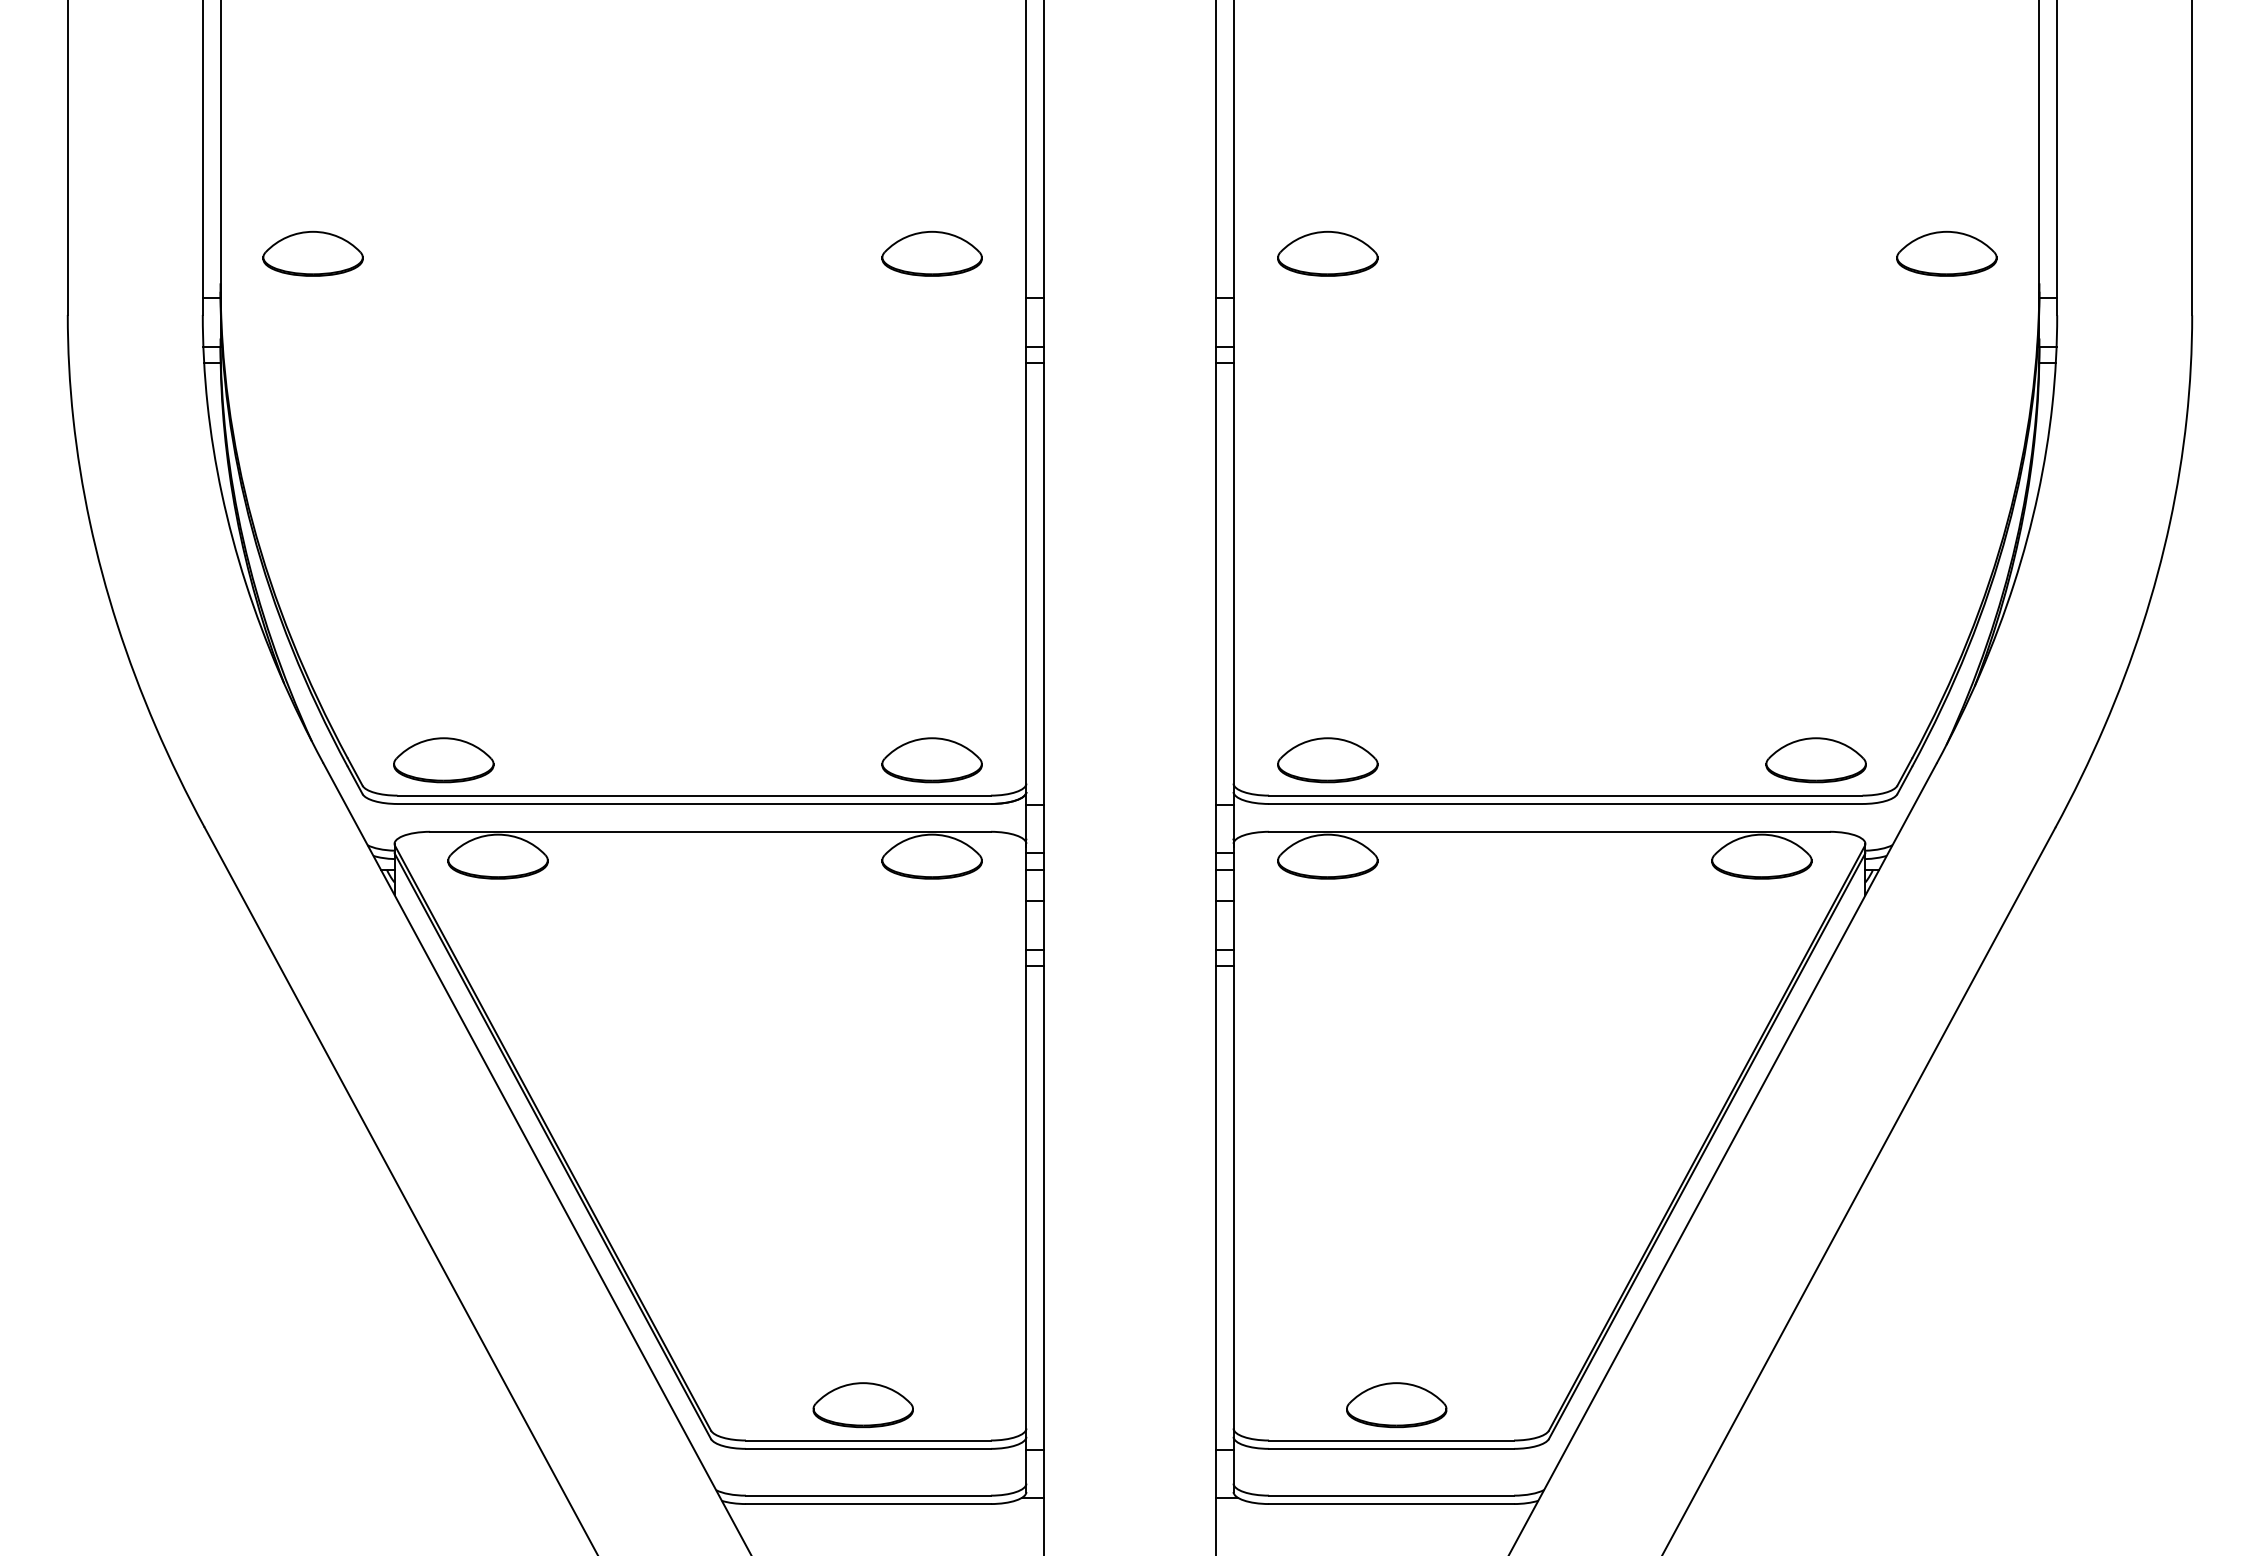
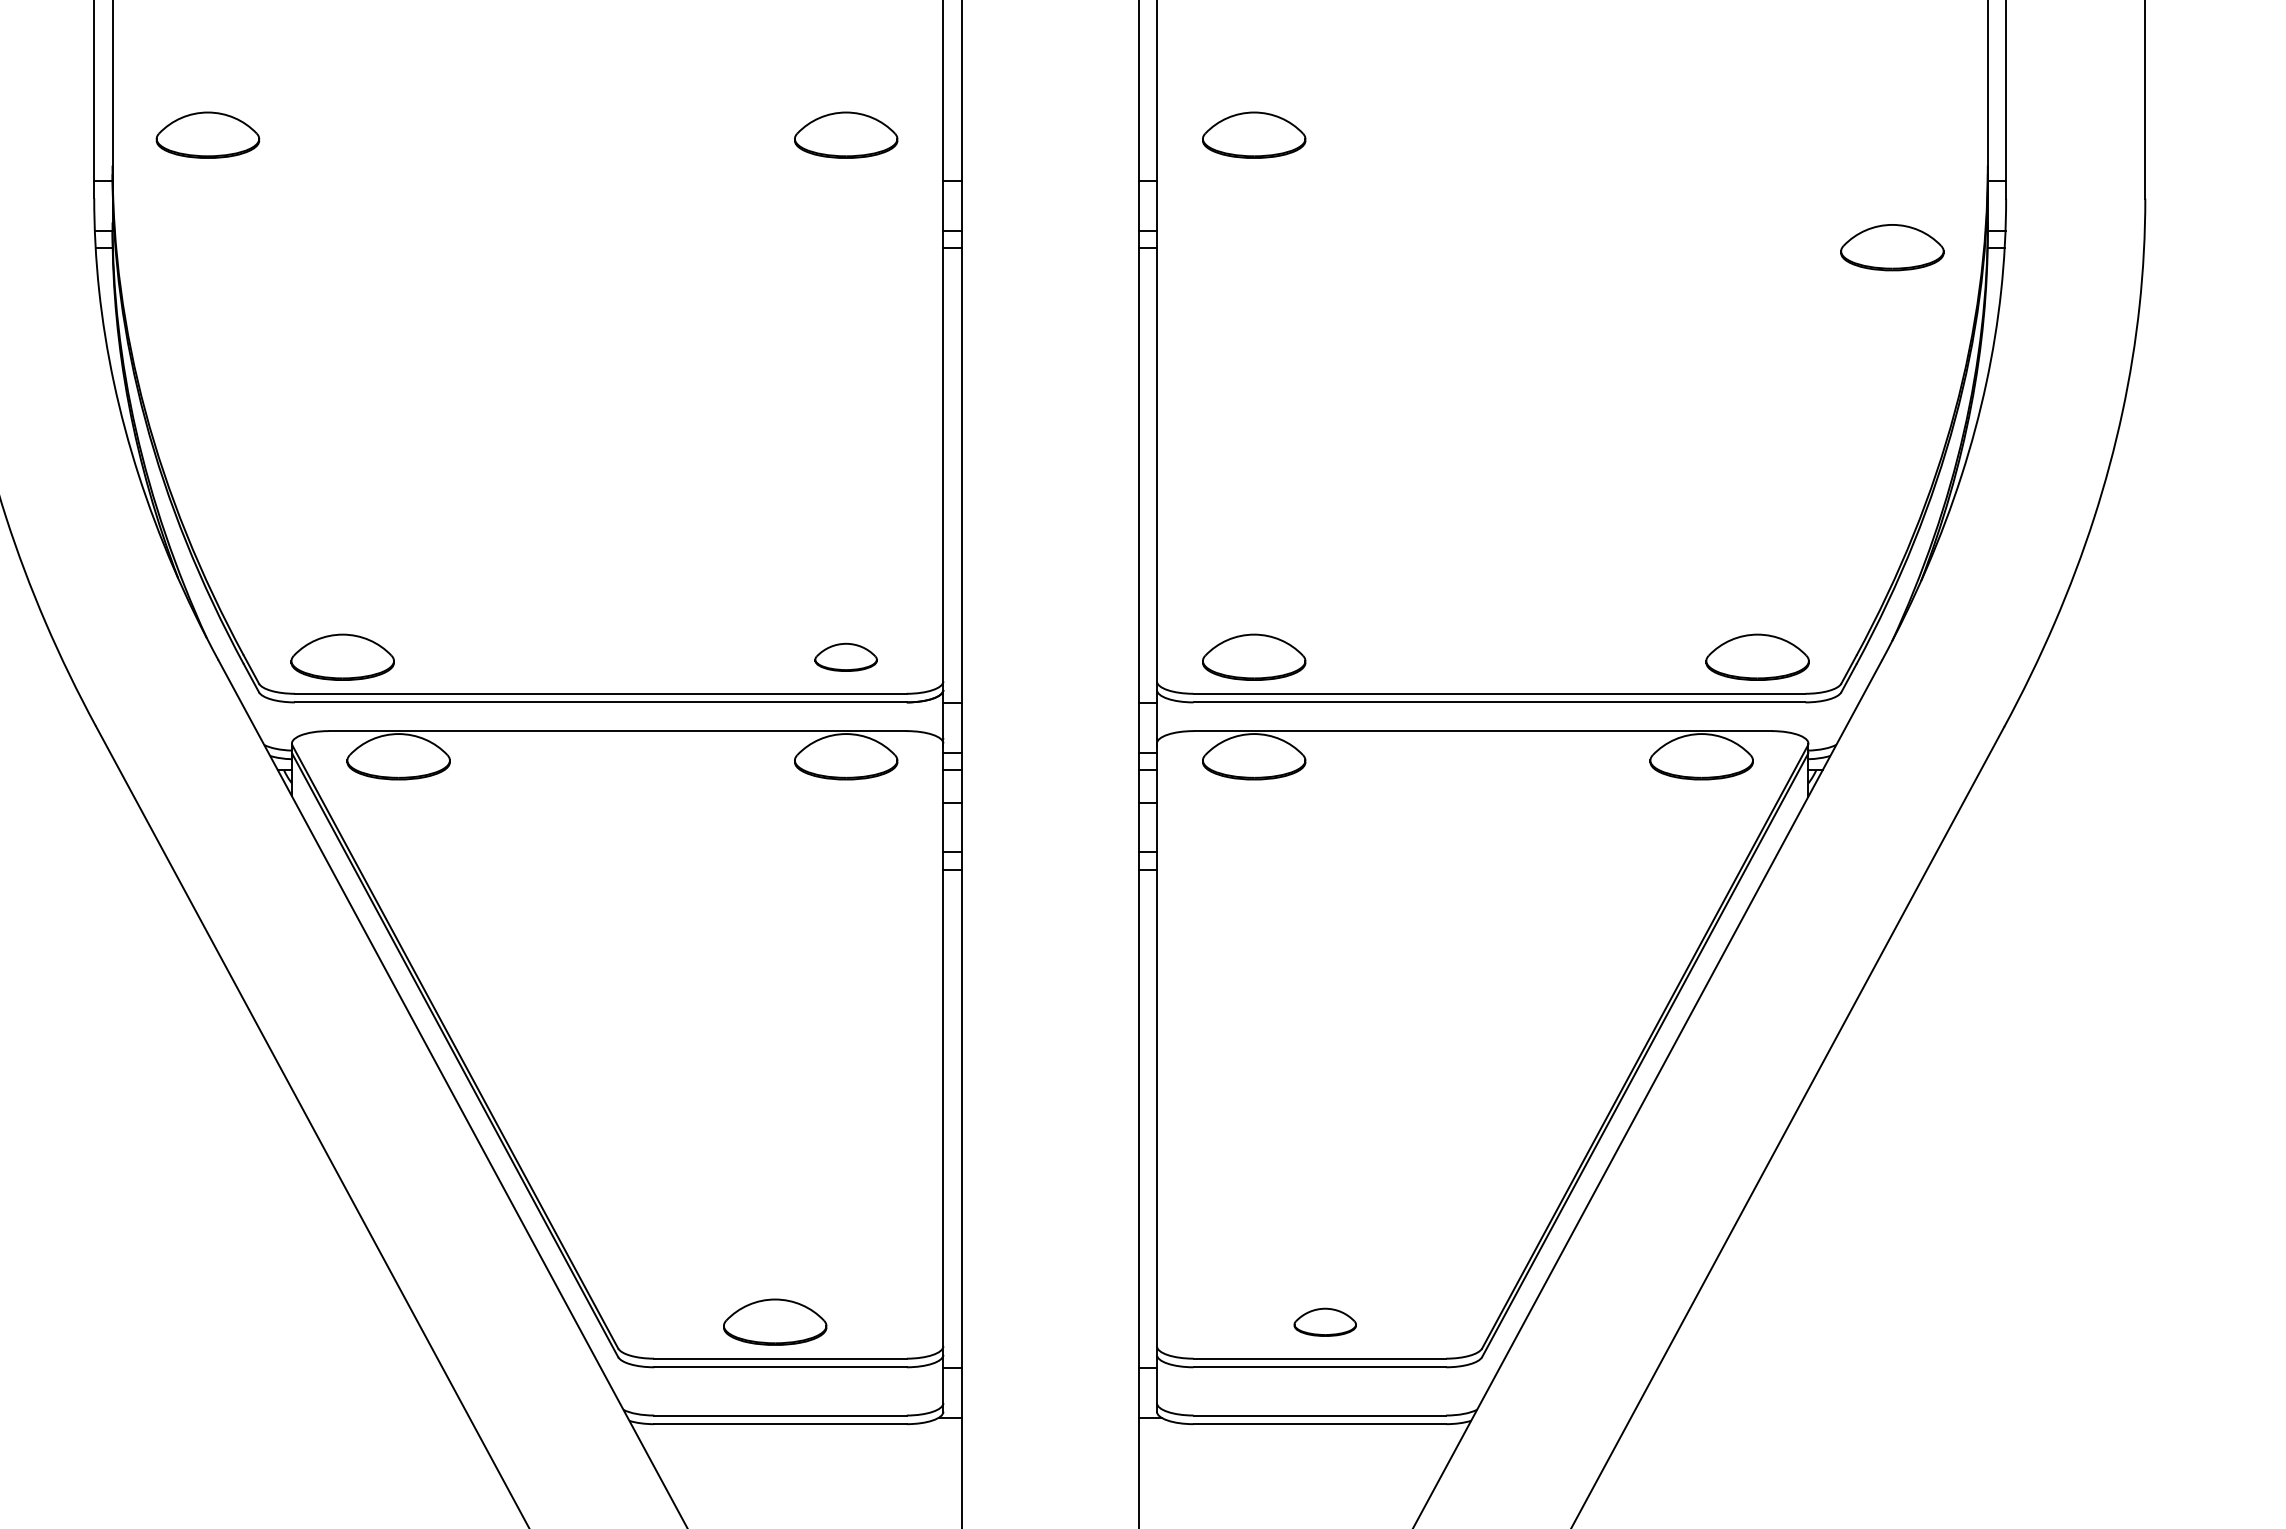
part: (1946, 253) -> (1892, 247), moved
part: (931, 760) -> (845, 657), size x0.6
part: (1396, 1405) -> (1324, 1322), size x0.6

